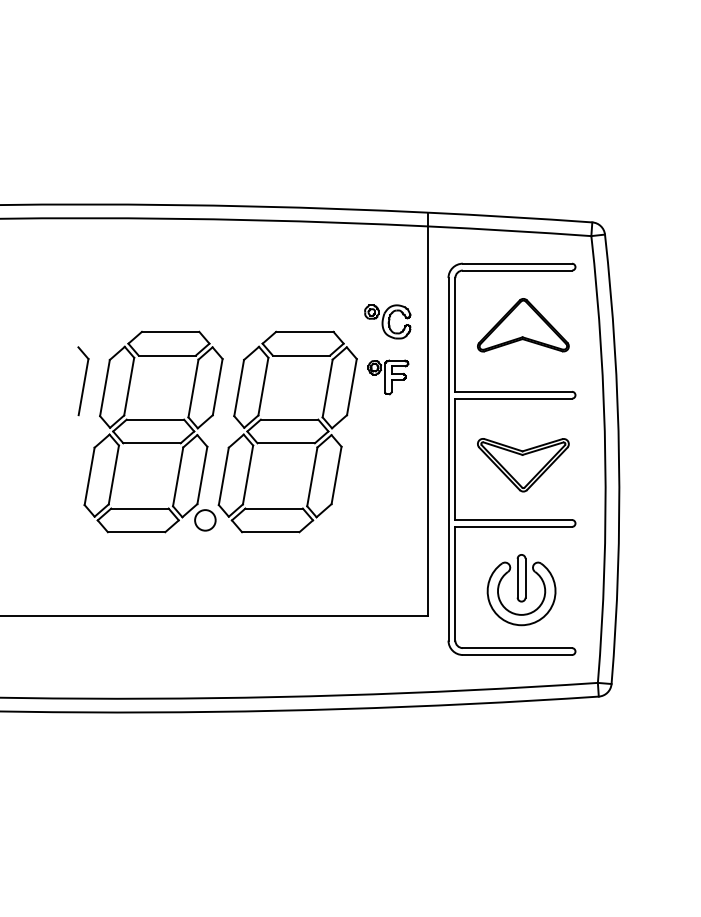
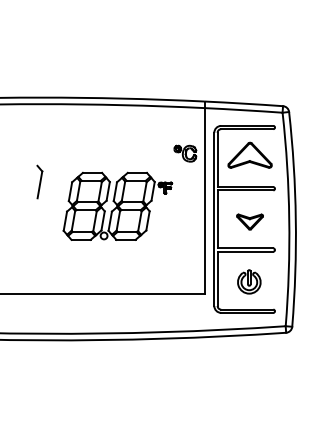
part: (245, 432) -> (117, 206), size x0.7
part: (522, 463) -> (249, 221), size x0.6
part: (522, 589) -> (249, 281), size x0.7

